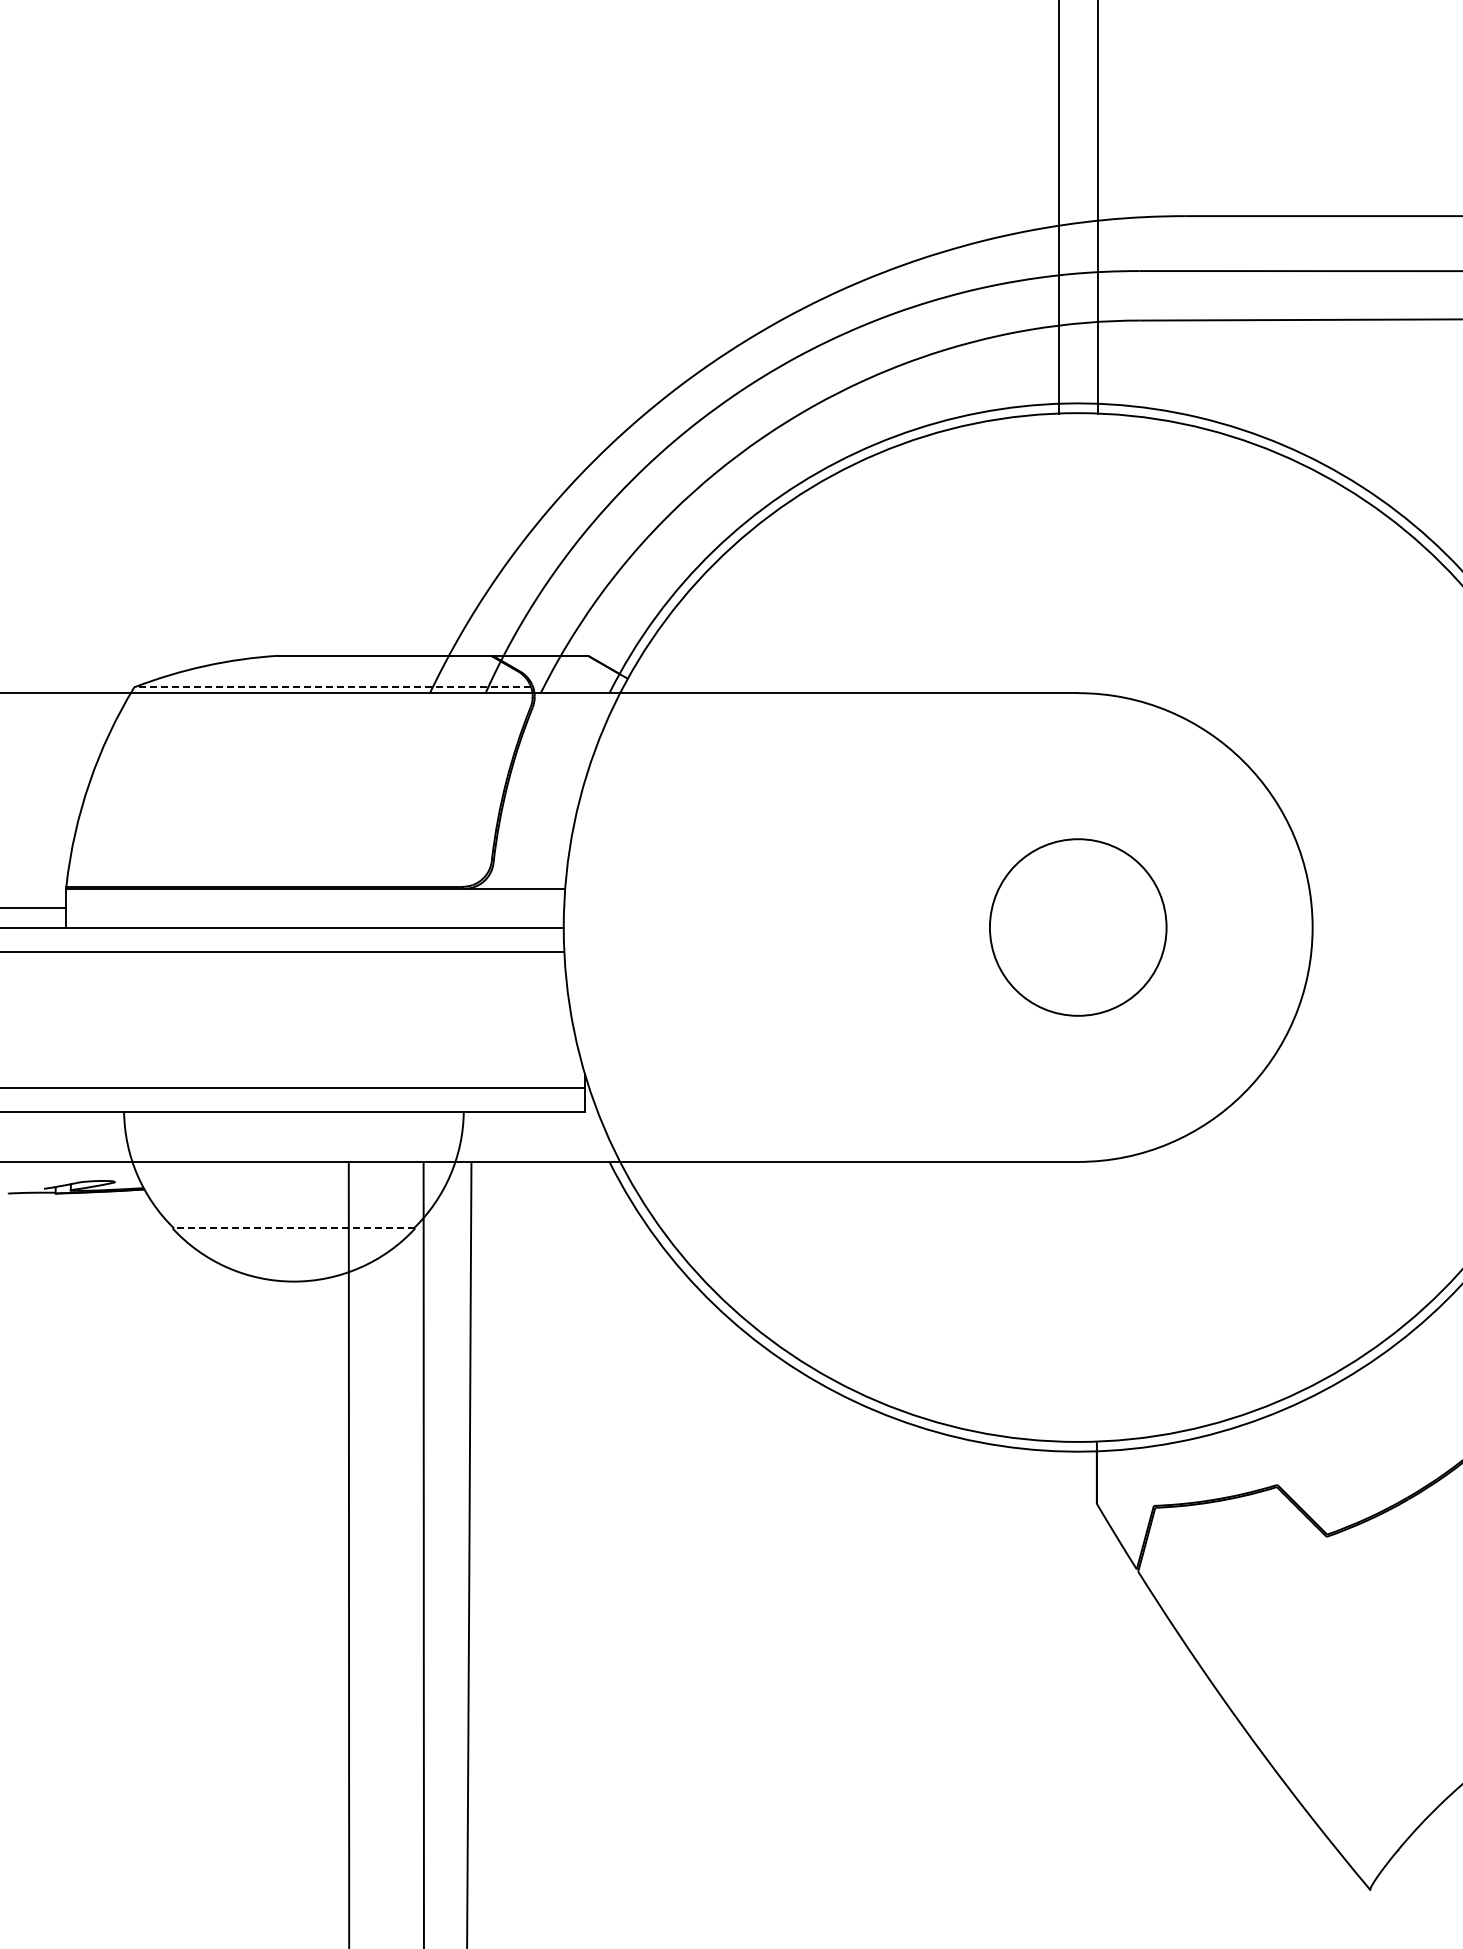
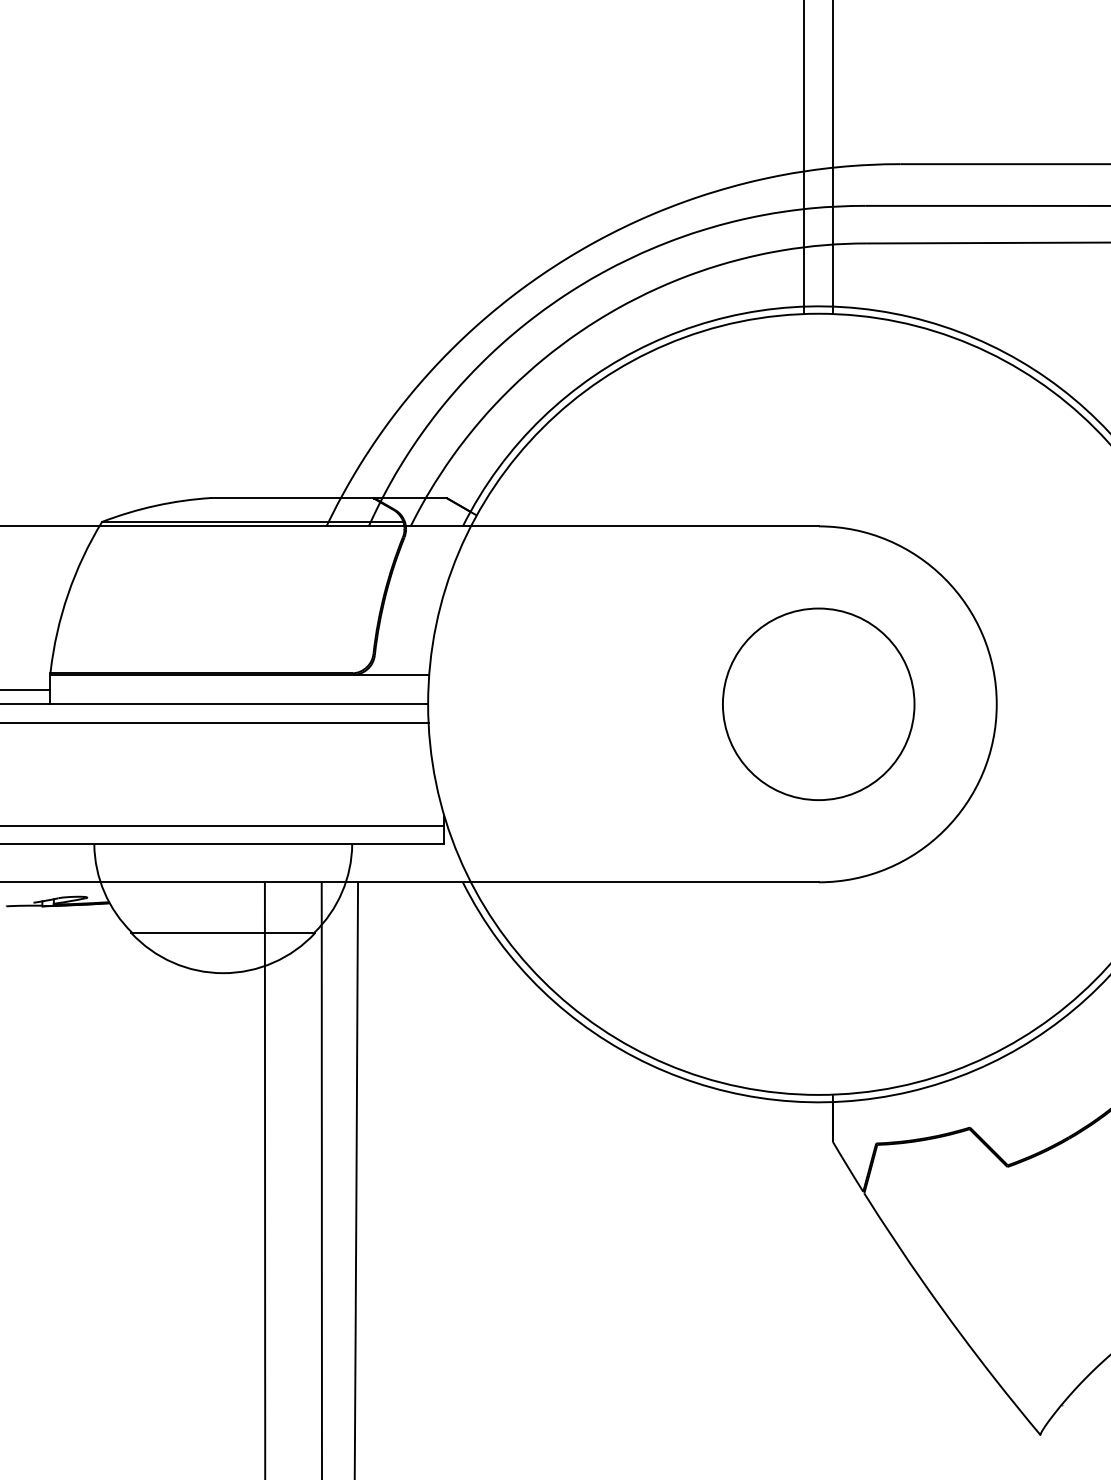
line: (332, 687) -> (252, 522), dashed -> solid
circle: (1078, 927) -> (818, 704), size x1.43
line: (293, 1228) -> (222, 932), dashed -> solid

